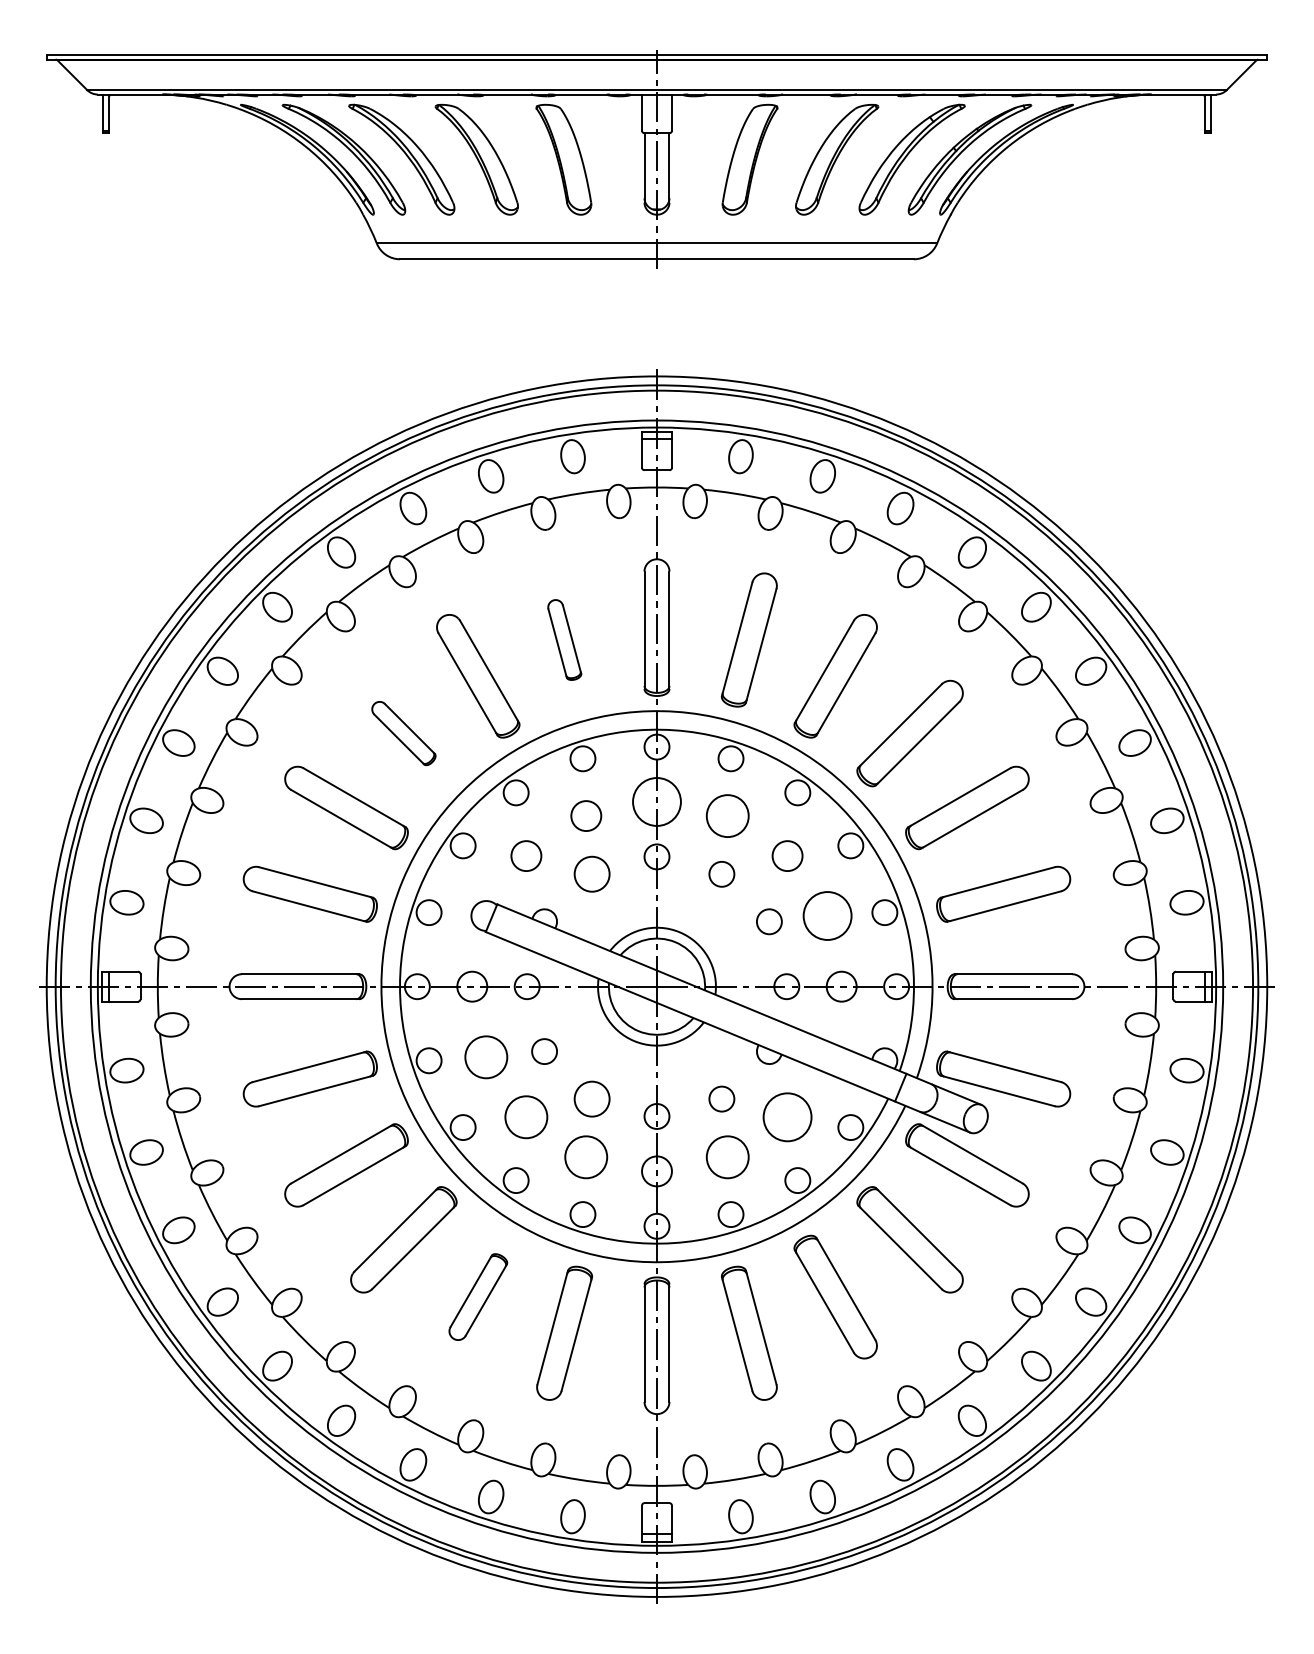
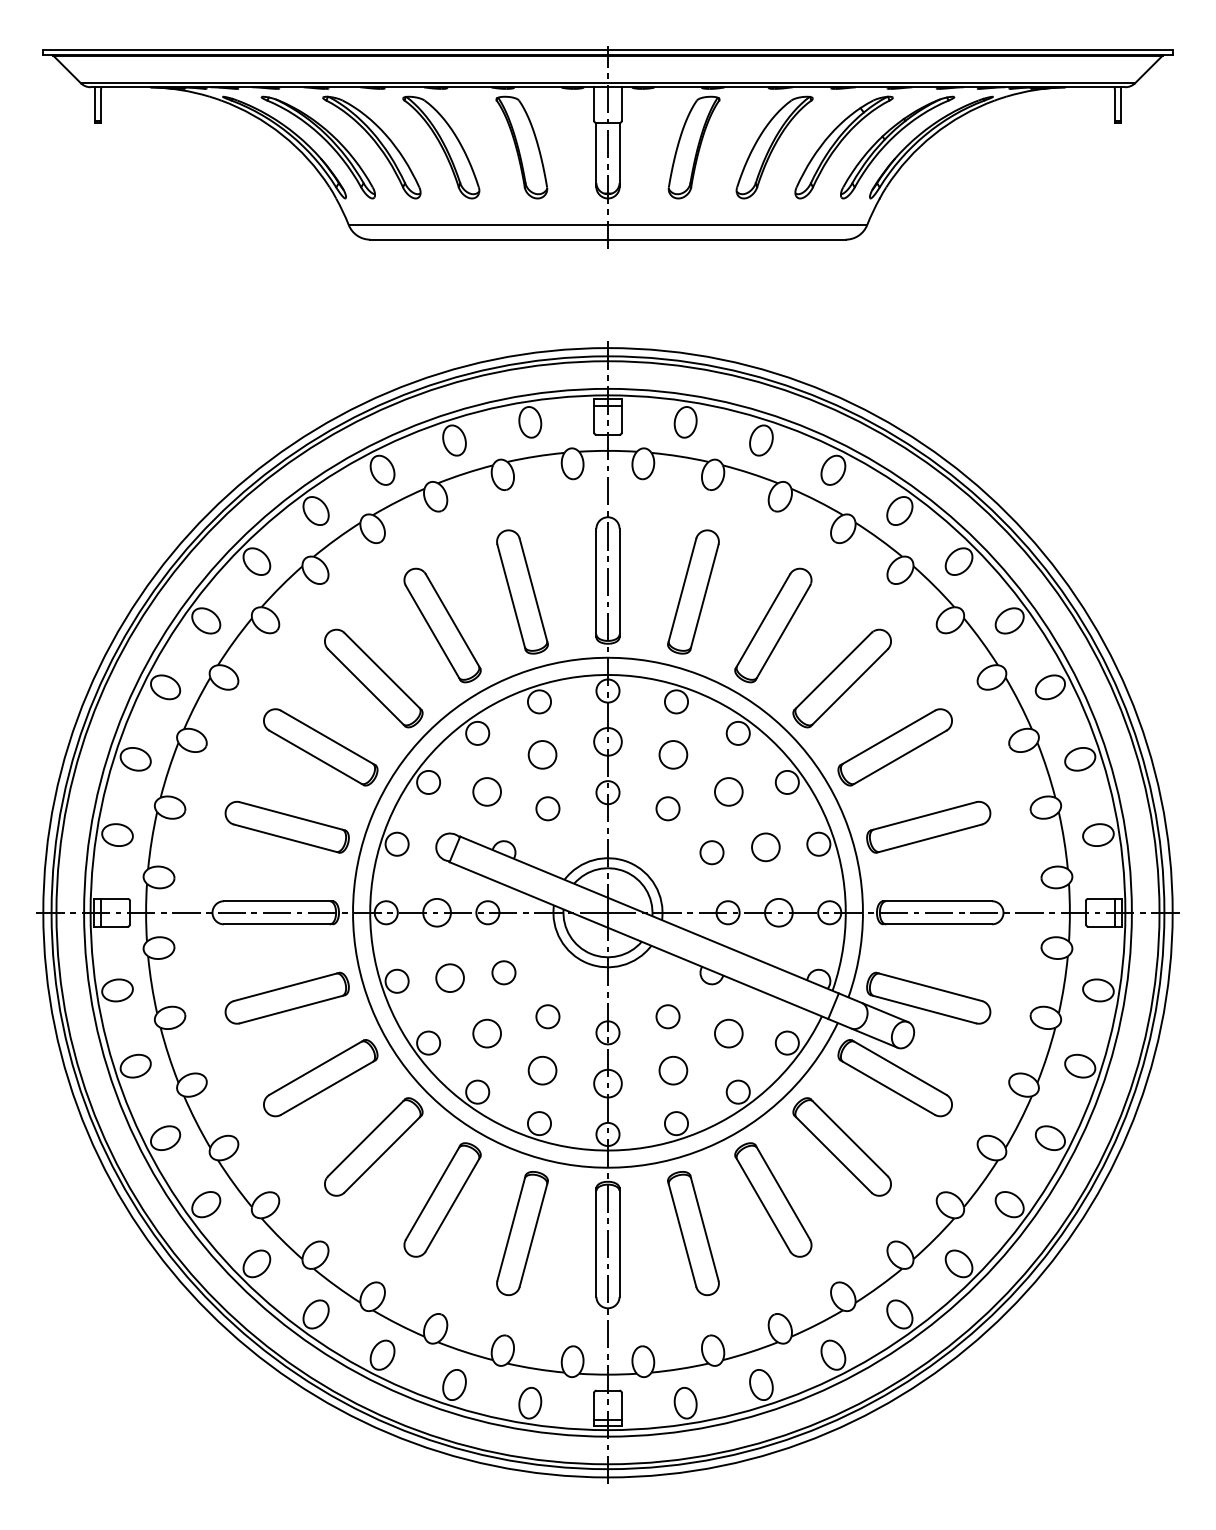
part: (564, 639) -> (522, 591), size x1.67
part: (403, 733) -> (373, 678), size x1.67
circle: (656, 801) -> (607, 741), size x0.62
circle: (727, 815) -> (673, 754), size x0.71
circle: (591, 874) -> (547, 808), size x0.71
circle: (827, 915) -> (765, 846), size x0.62
circle: (486, 1057) -> (450, 978), size x0.71
circle: (591, 1098) -> (547, 1016), size x0.71
circle: (526, 1117) -> (487, 1033), size x0.71
circle: (787, 1117) -> (728, 1033), size x0.62
circle: (586, 1157) -> (542, 1070), size x0.71
circle: (727, 1157) -> (673, 1070), size x0.71
part: (478, 1296) -> (442, 1199), size x1.43

